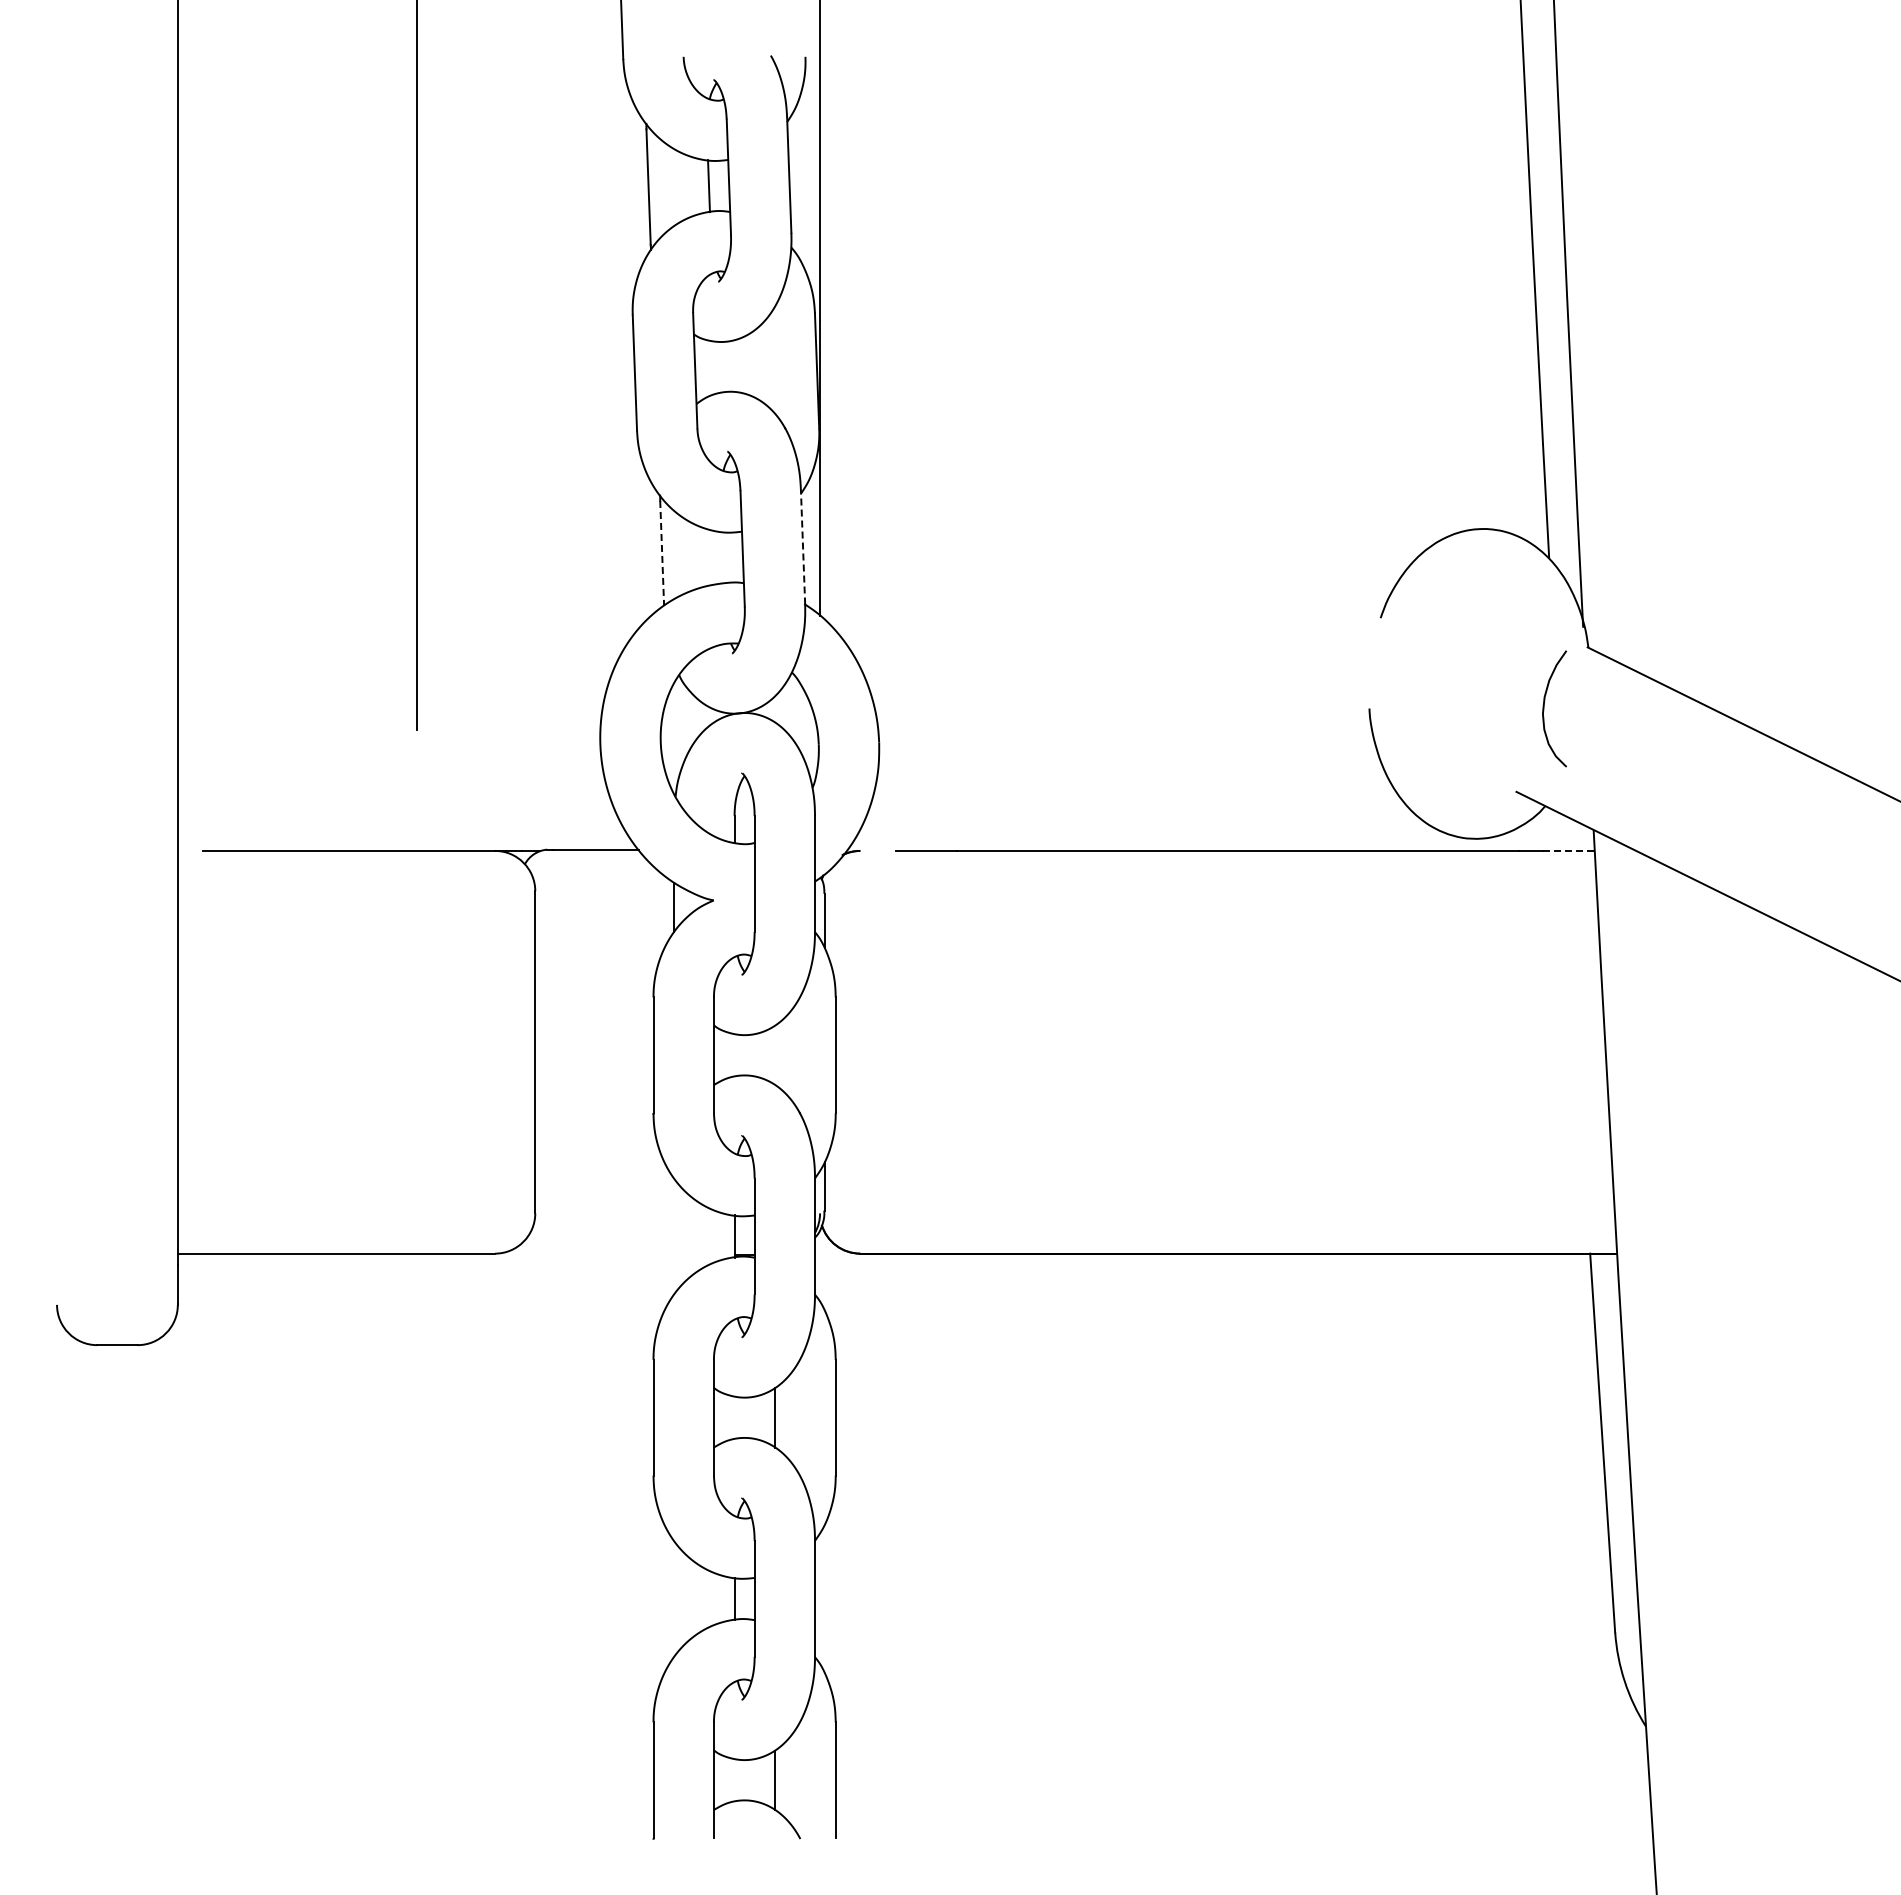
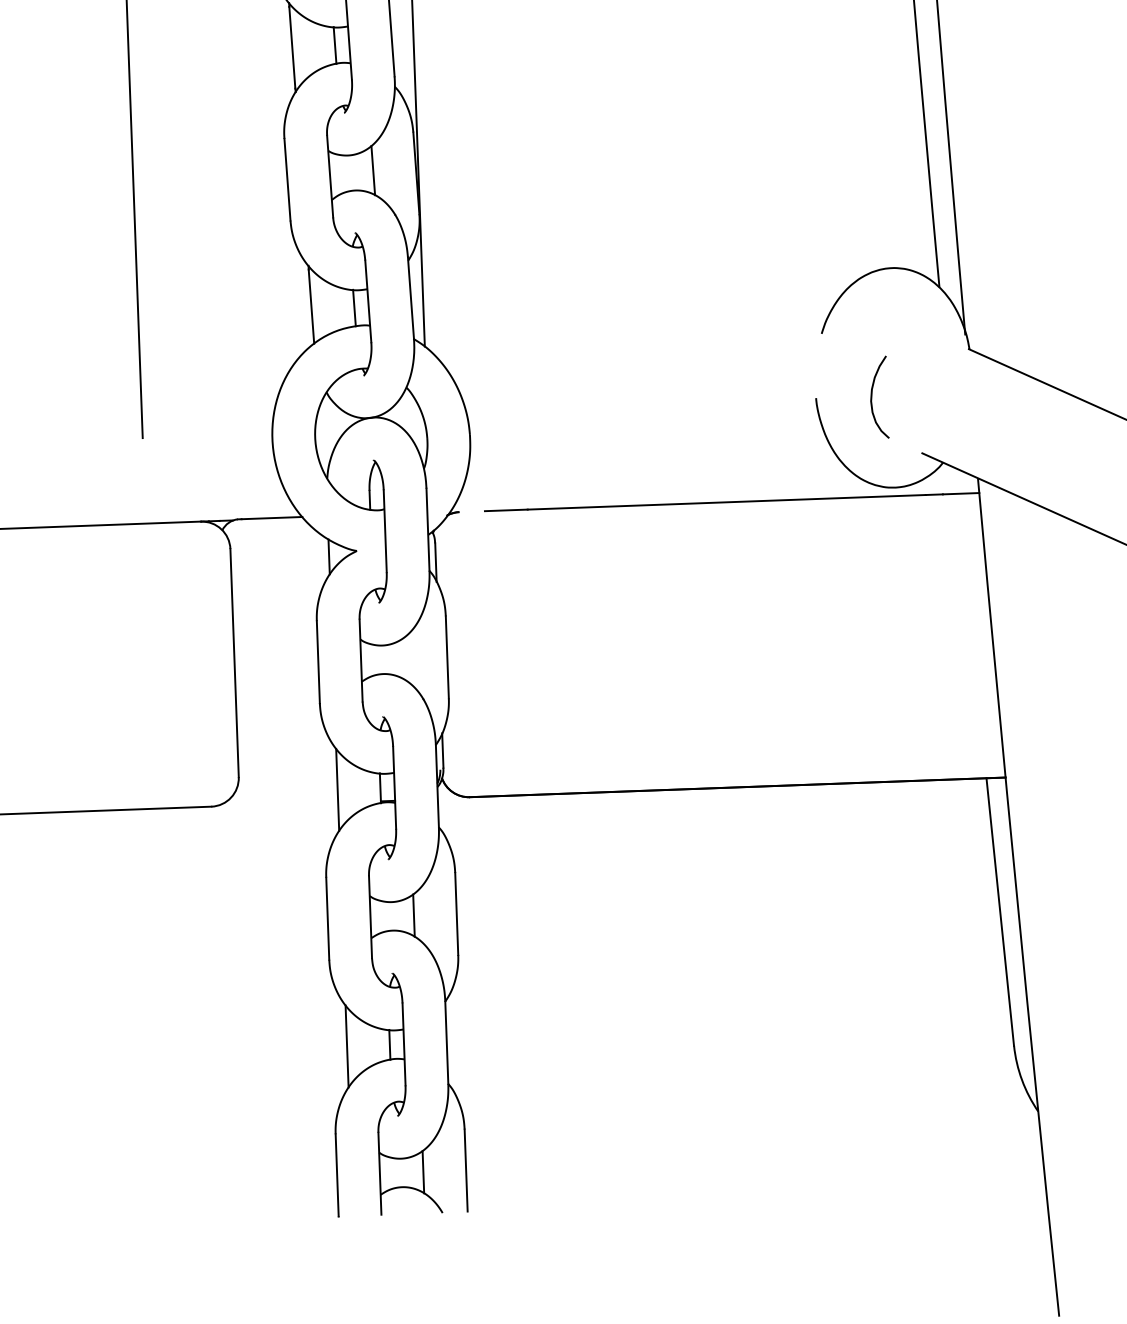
line: (756, 364) -> (373, 170), added
line: (803, 546) -> (411, 298), dashed -> solid
line: (662, 553) -> (311, 306), dashed -> solid
line: (722, 557) -> (354, 308), added
curve: (1544, 708) -> (872, 397), moved
line: (1569, 850) -> (961, 493), dashed -> solid
line: (674, 1236) -> (337, 789), added
line: (674, 1598) -> (347, 1046), added

